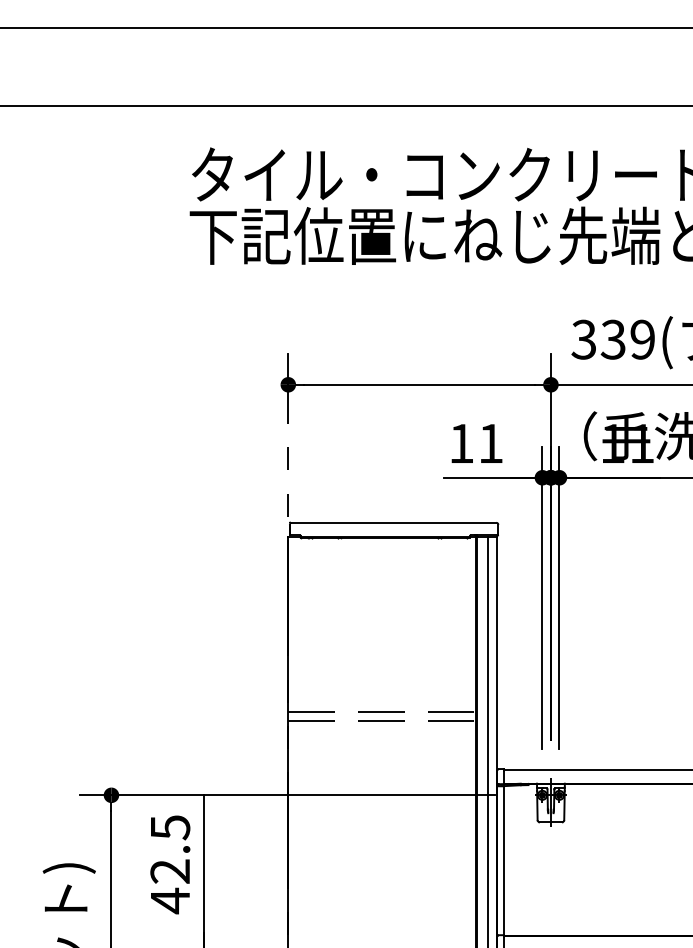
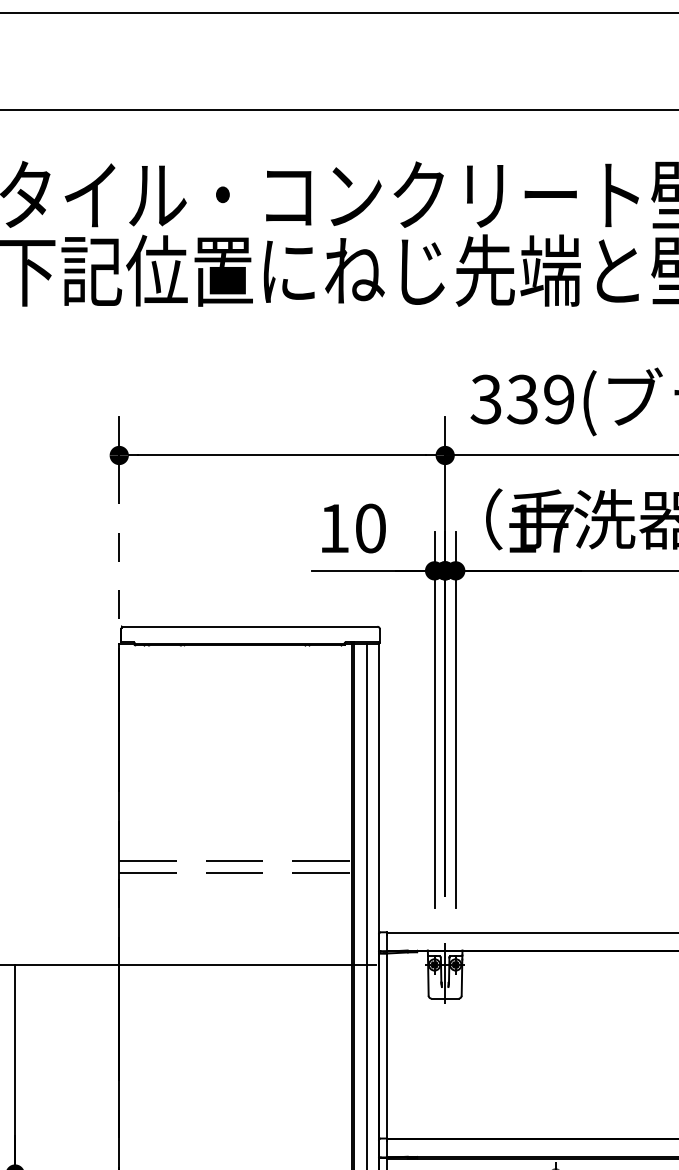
text: (491, 443) -> (371, 528), 11 -> 10
text: (642, 443) -> (558, 528), 11 -> 17

